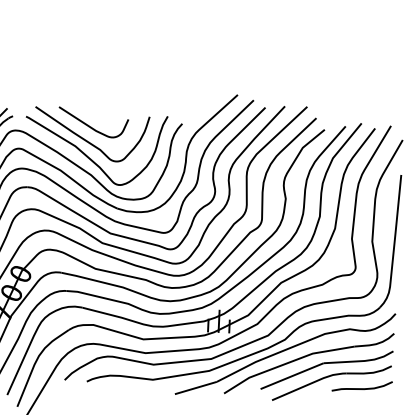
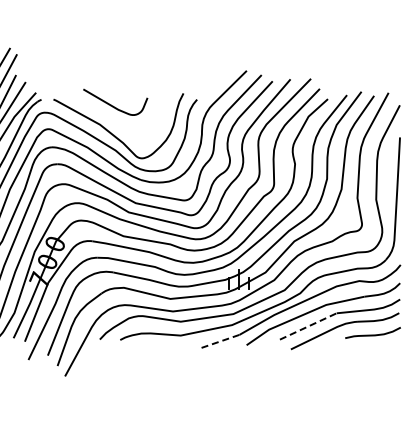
curve: (89, 141) -> (112, 119), removed
line: (292, 376) -> (308, 326), solid -> dashed
line: (196, 388) -> (221, 341), solid -> dashed

